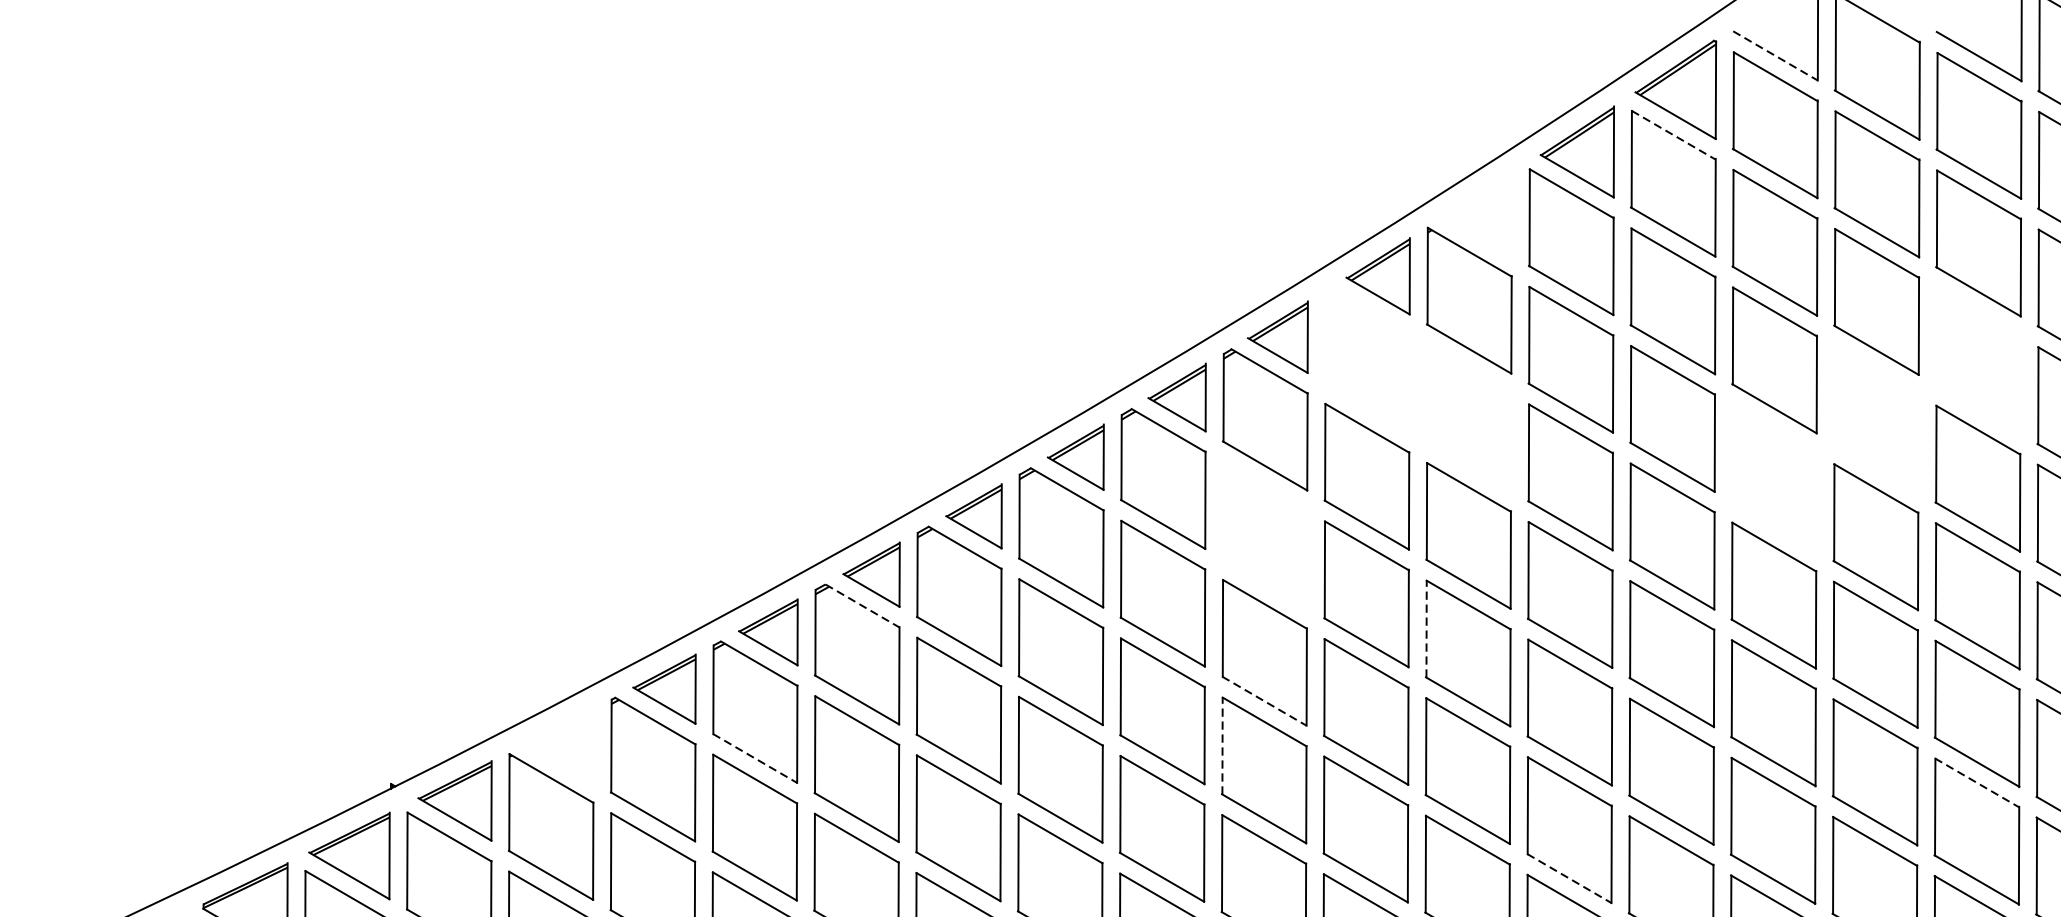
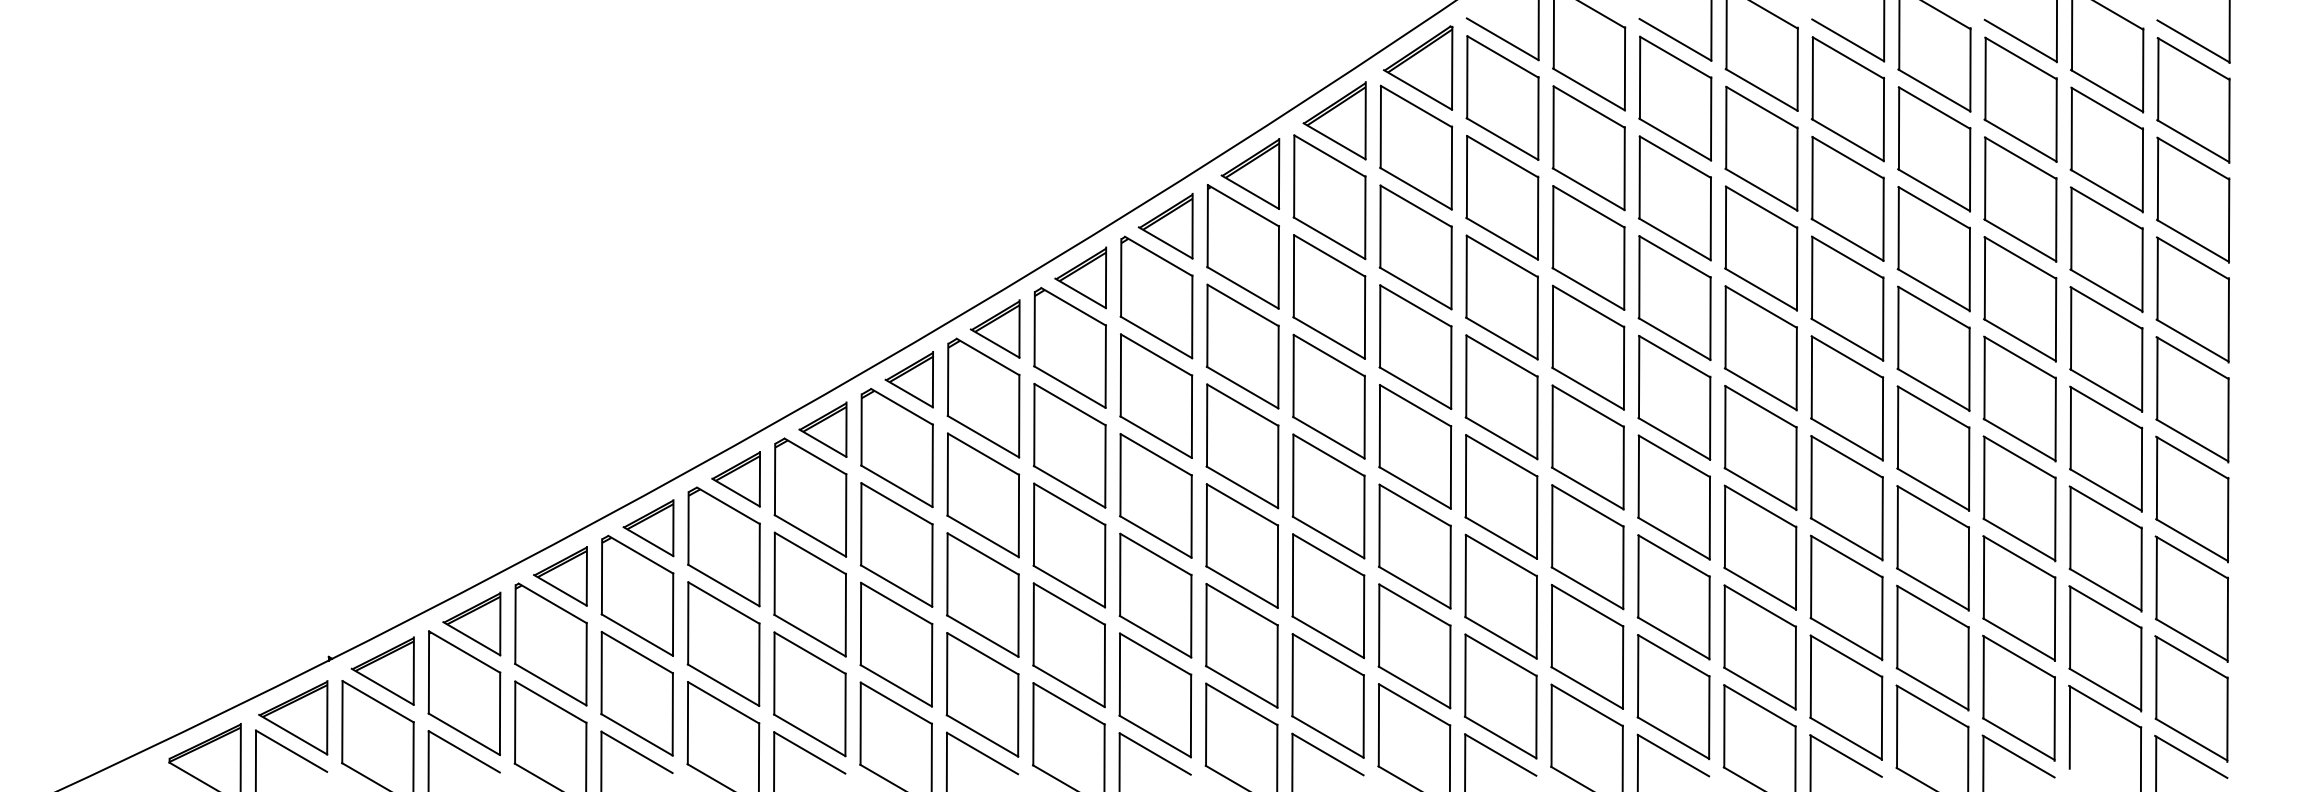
line: (1776, 56) -> (1503, 39), dashed -> solid
line: (1673, 135) -> (1416, 106), dashed -> solid
part: (1478, 214) -> (1250, 173), added
part: (1367, 360) -> (1156, 297), added
part: (1978, 361) -> (1674, 298), added
part: (1468, 418) -> (1242, 346), added
part: (1876, 419) -> (1588, 347), added
part: (1774, 478) -> (1501, 397), added
part: (1264, 534) -> (1069, 445), added
line: (862, 606) -> (728, 506), dashed -> solid
line: (1426, 628) -> (1206, 524), dashed -> solid
line: (1264, 701) -> (1069, 586), dashed -> solid
part: (559, 744) -> (471, 623), added
line: (1222, 745) -> (1033, 624), dashed -> solid
line: (755, 758) -> (637, 635), dashed -> solid
line: (1978, 783) -> (1674, 656), dashed -> solid
line: (1570, 879) -> (1328, 737), dashed -> solid

